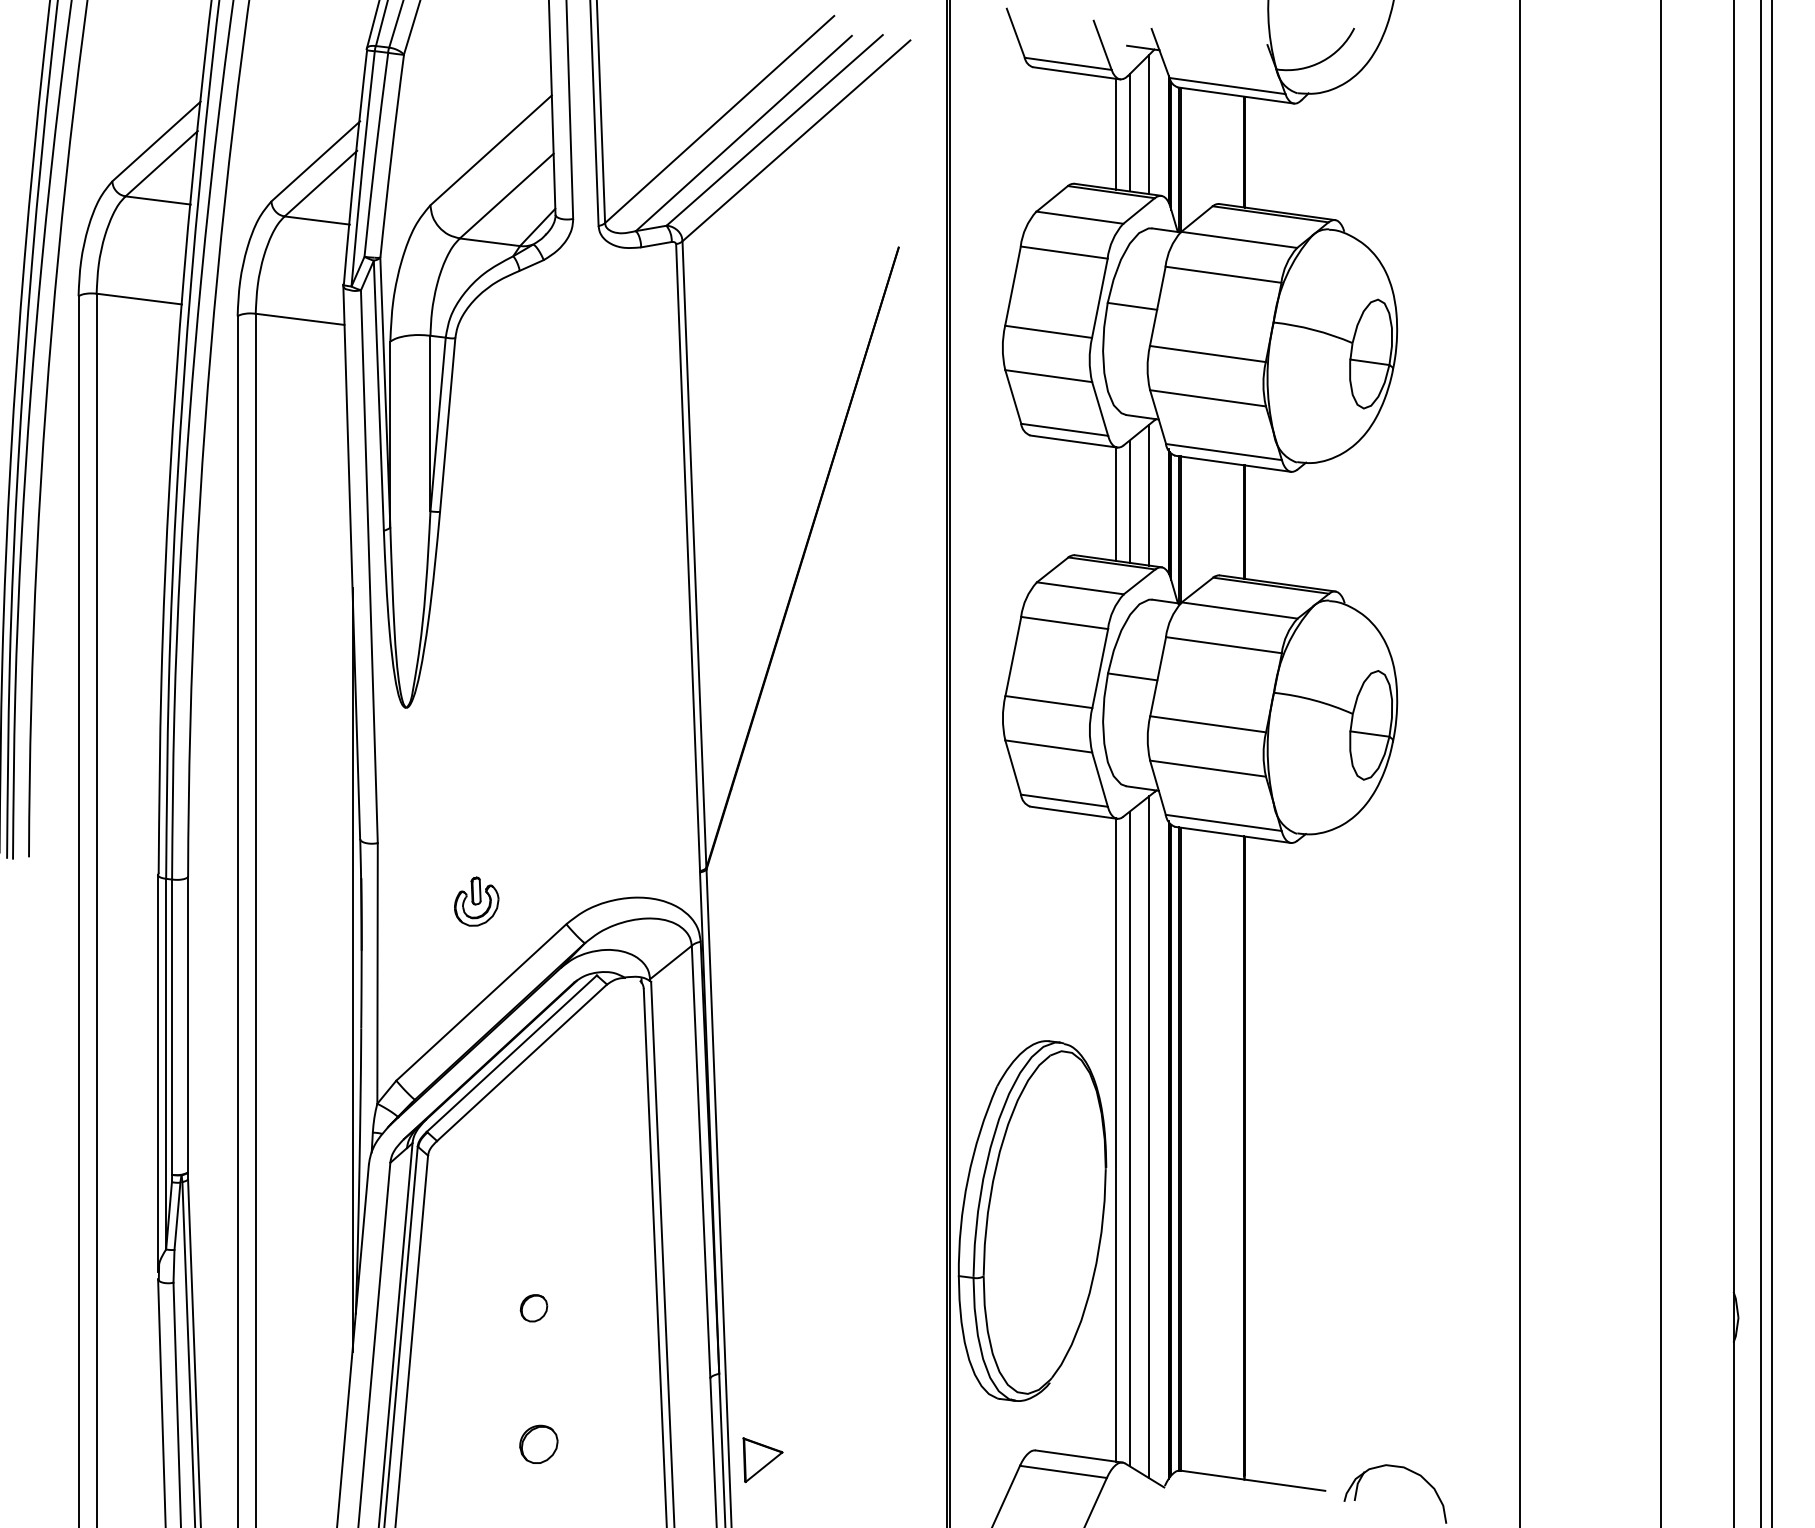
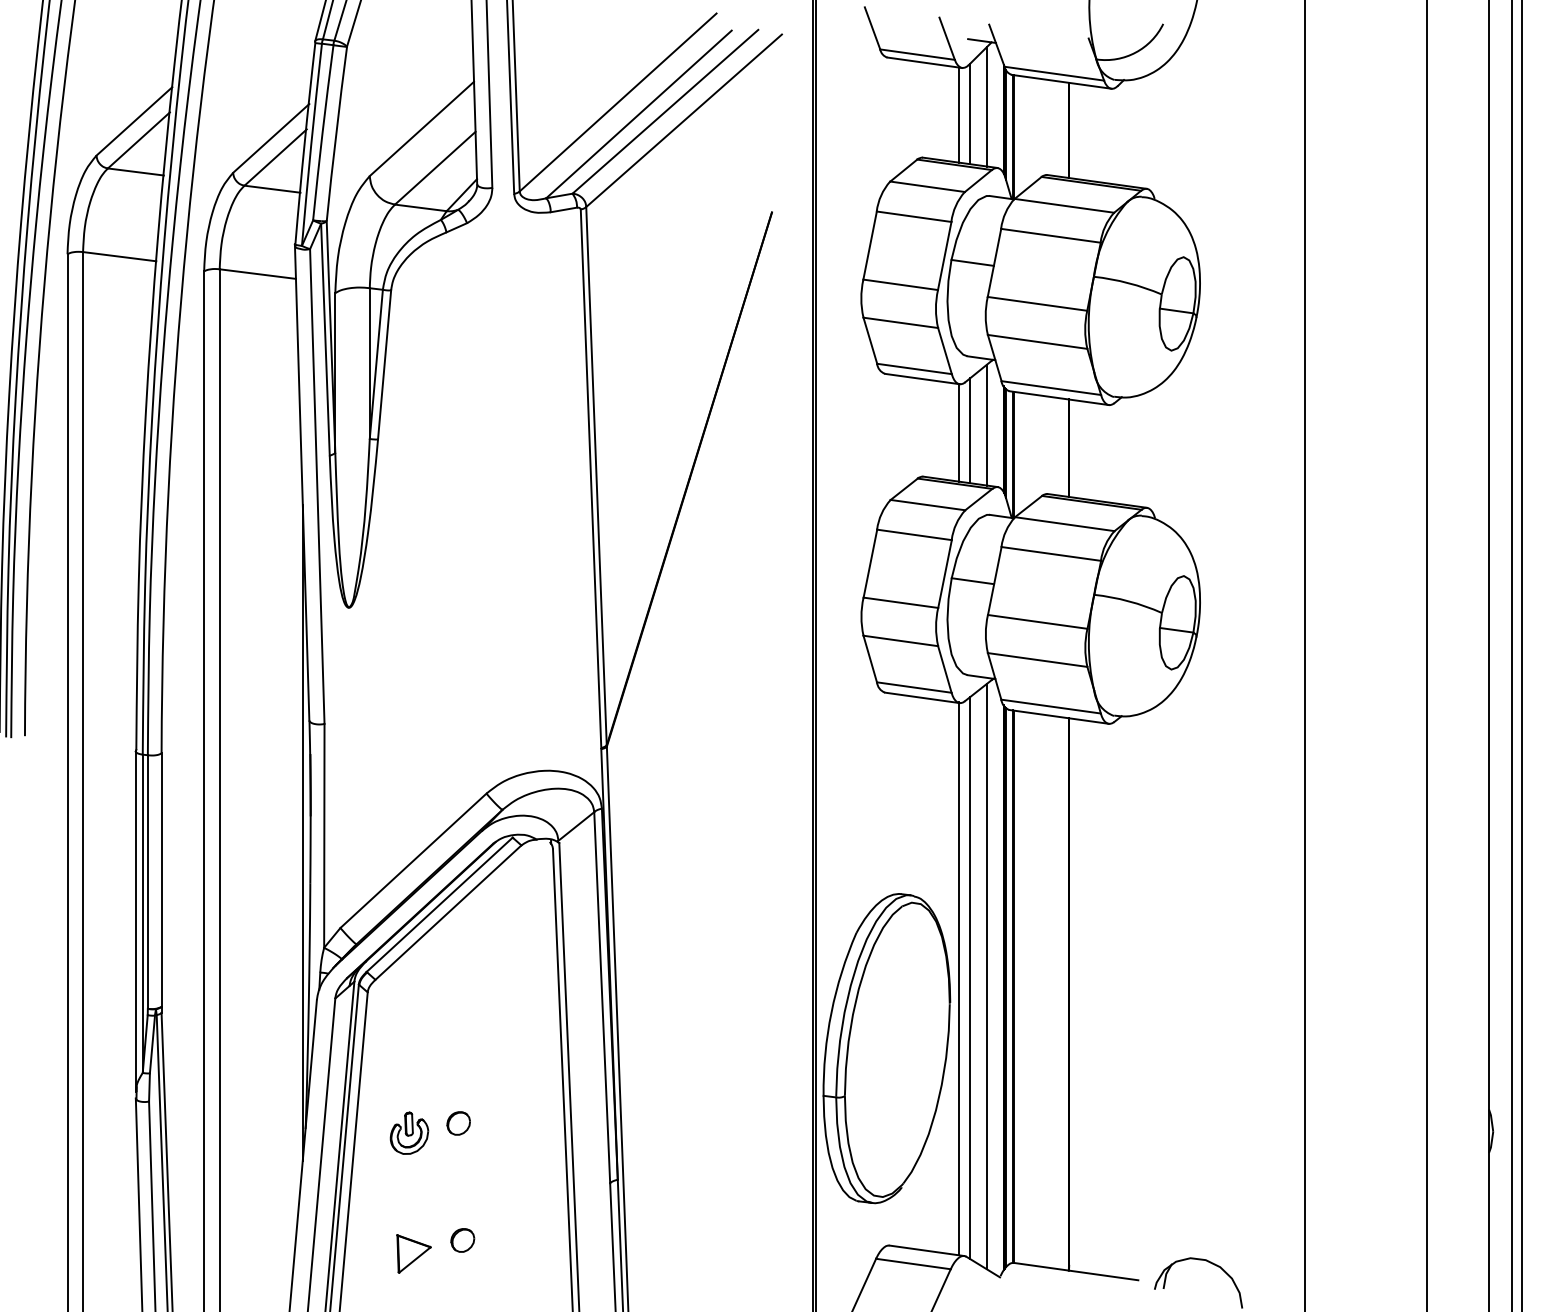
part: (476, 901) -> (409, 1133), moved
part: (538, 1444) -> (462, 1240), size x0.71
part: (762, 1460) -> (413, 1254), moved

